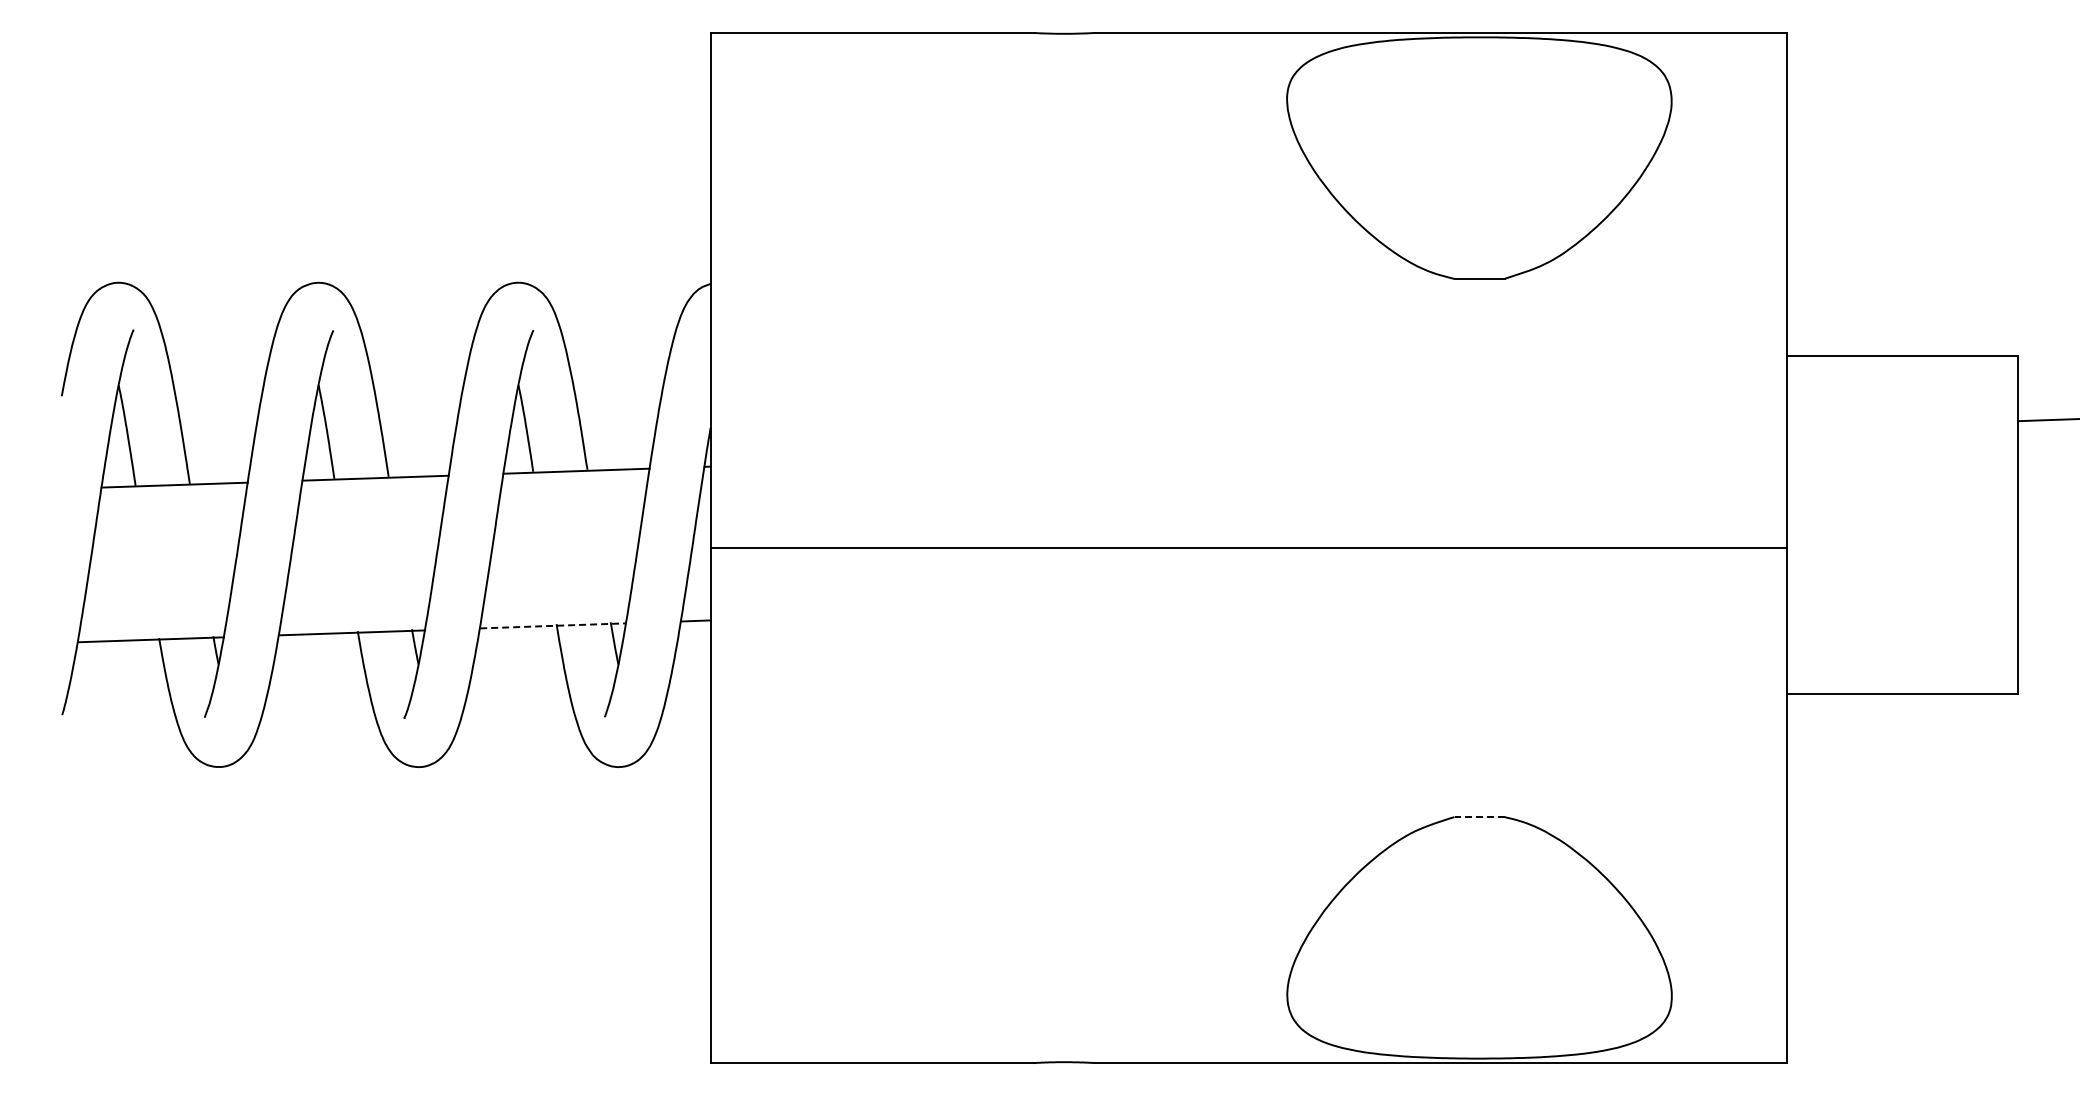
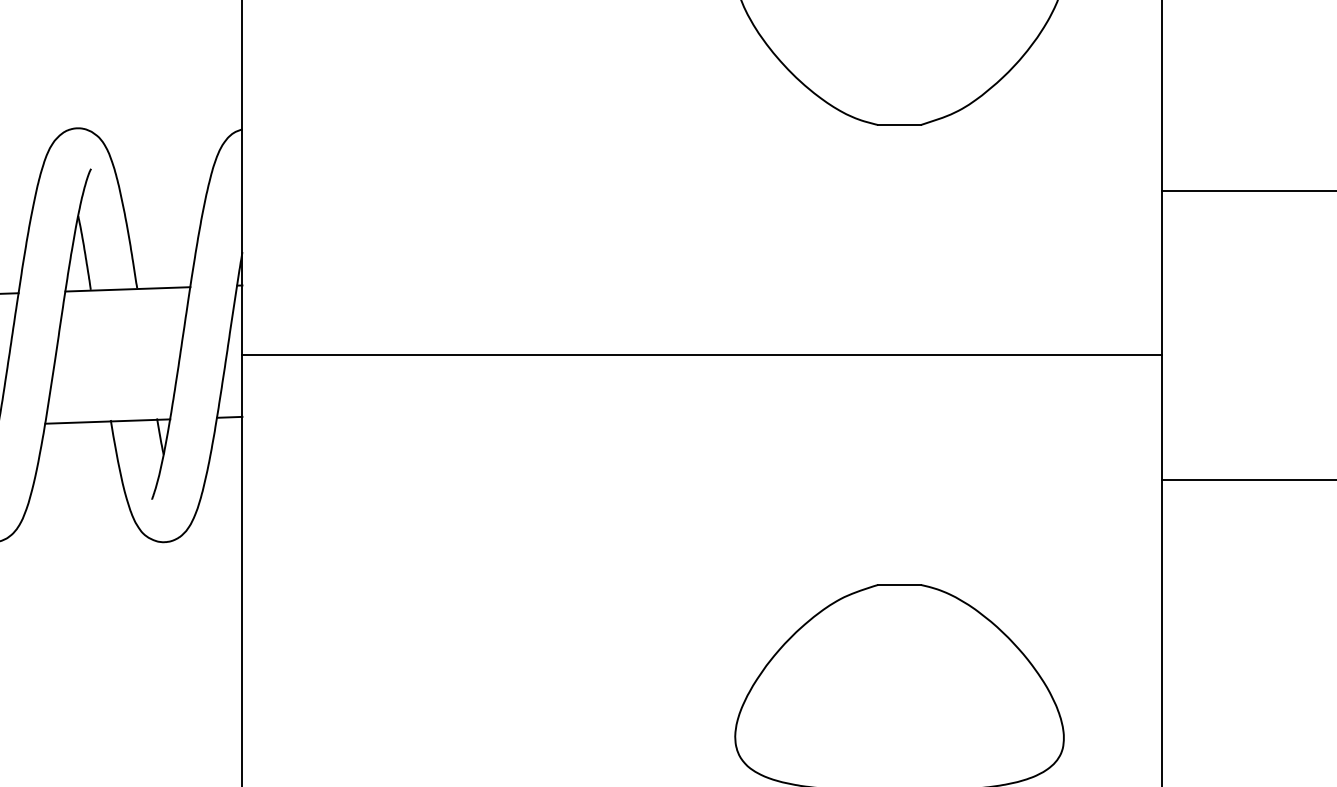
line: (553, 625) -> (108, 421), dashed -> solid
line: (1479, 817) -> (899, 585), dashed -> solid

